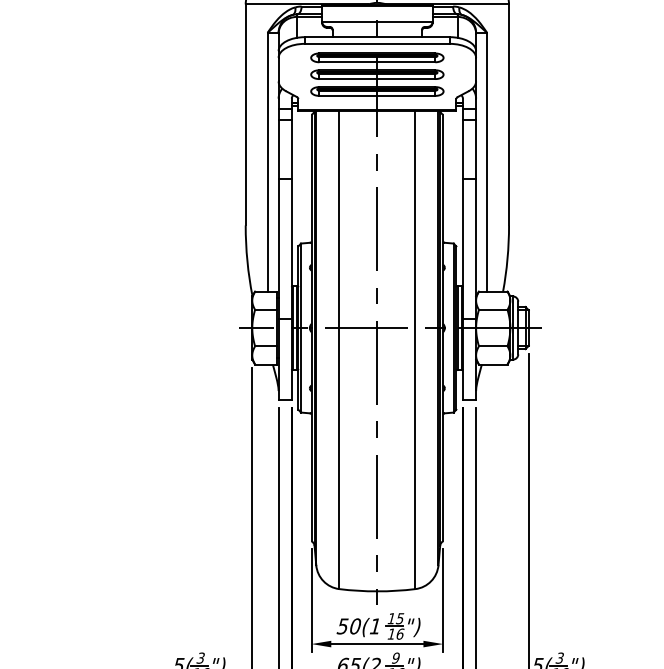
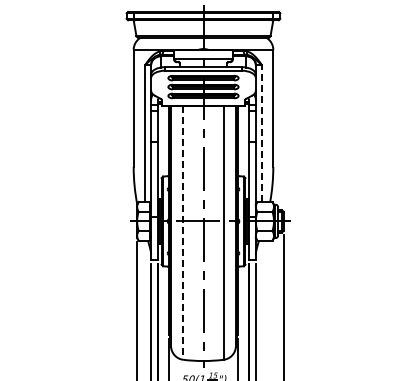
line: (486, 162) -> (261, 133), solid -> dashed
line: (339, 350) -> (183, 233), solid -> dashed

